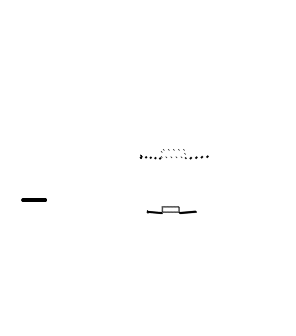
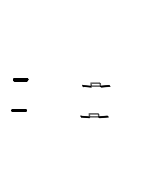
part: (37, 144) -> (20, 79), added
part: (175, 153) -> (96, 84), size x0.71

